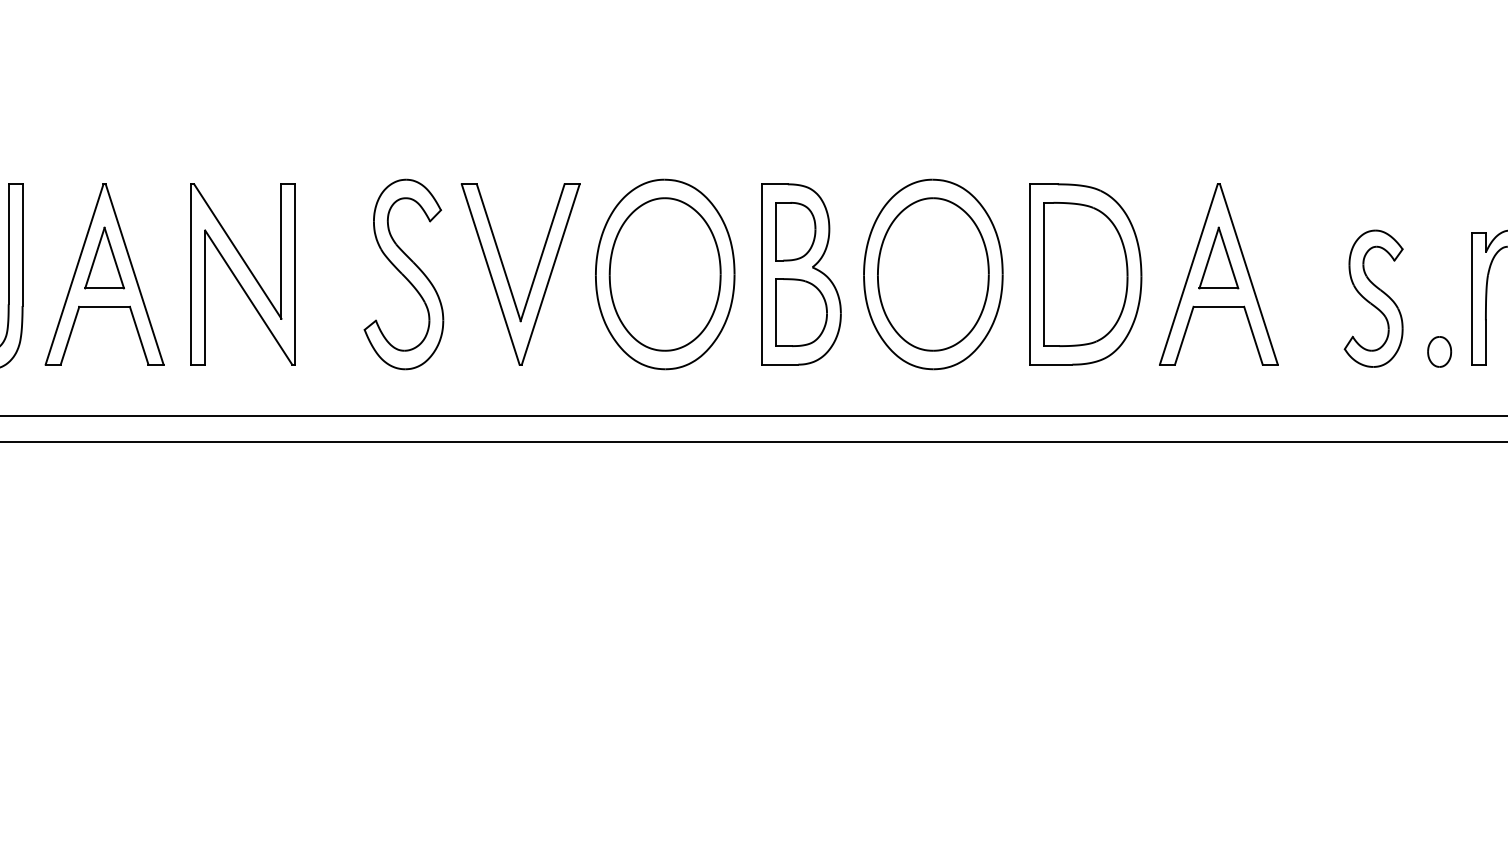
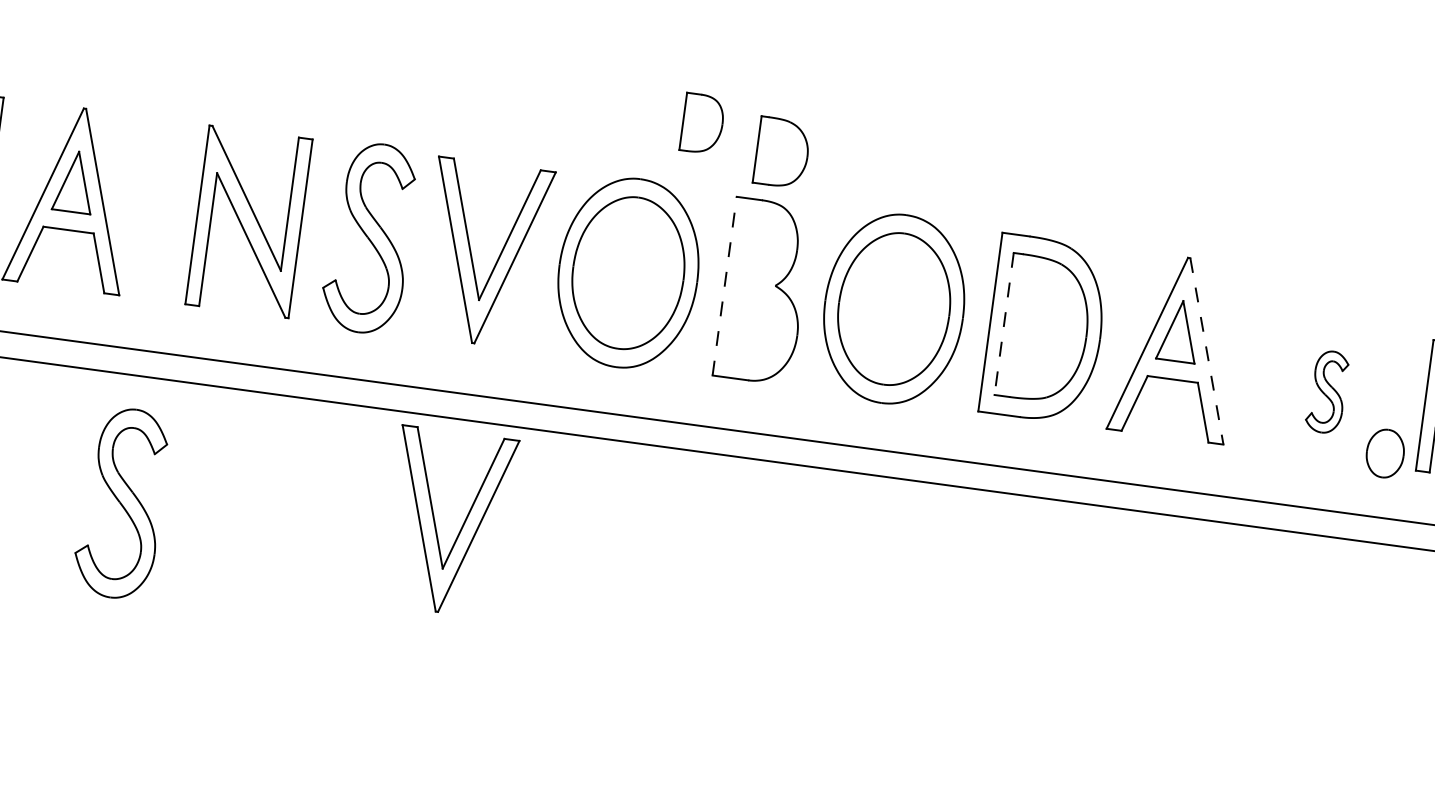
part: (795, 231) -> (702, 123), moved
part: (242, 274) -> (248, 221), moved
line: (762, 274) -> (724, 286), solid -> dashed
line: (1044, 274) -> (1004, 324), solid -> dashed
line: (1248, 274) -> (1206, 351), solid -> dashed
part: (1373, 298) -> (1327, 391), size x0.6
part: (801, 312) -> (782, 152), moved
part: (1439, 351) -> (1385, 453), size x1.6
part: (508, 550) -> (436, 525), added
part: (193, 570) -> (121, 503), added

